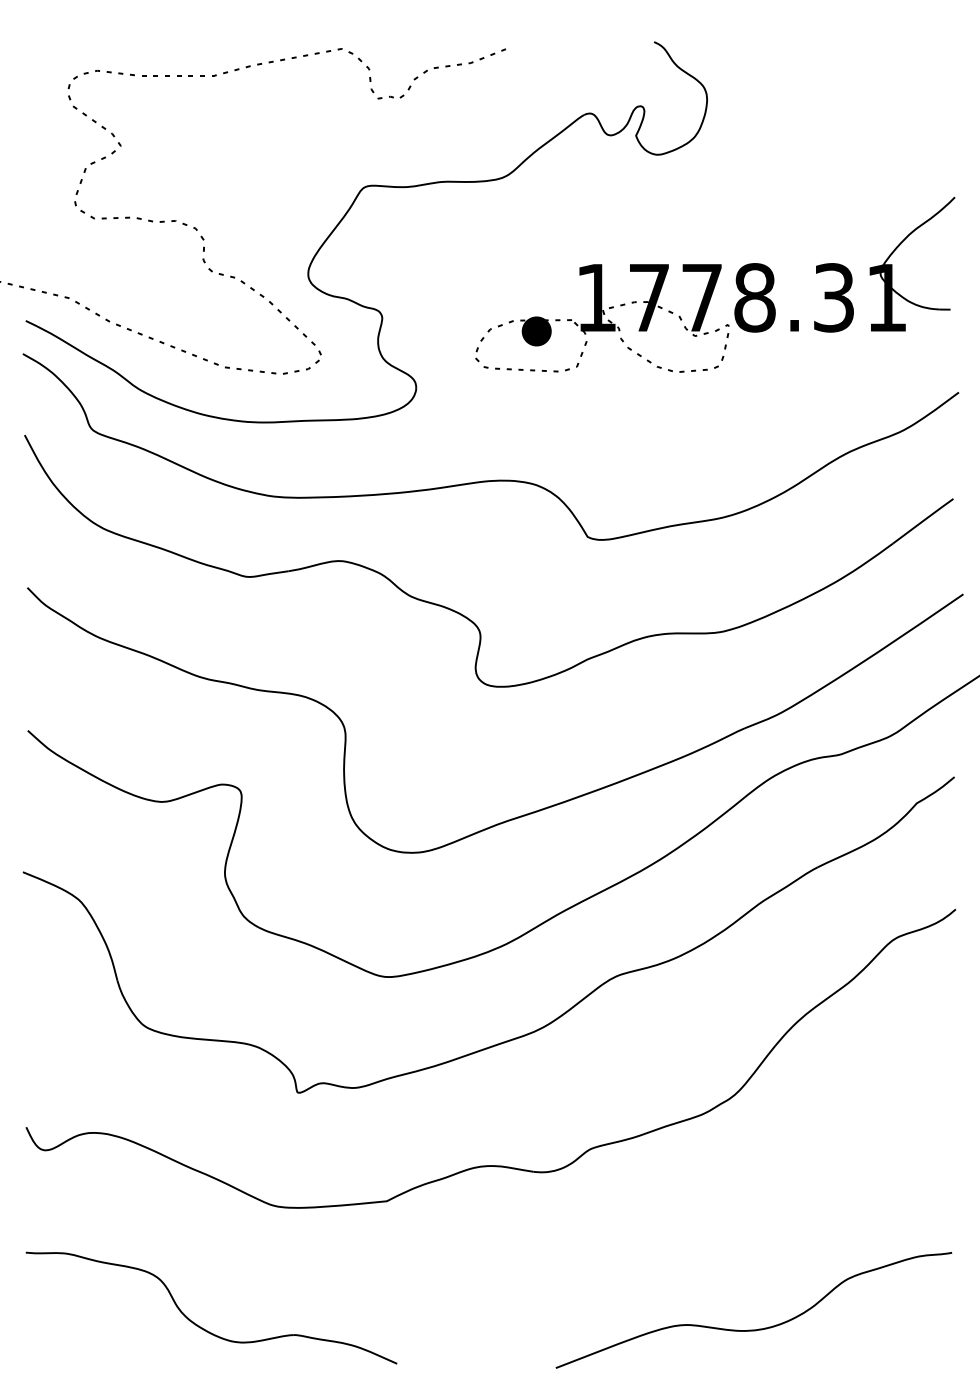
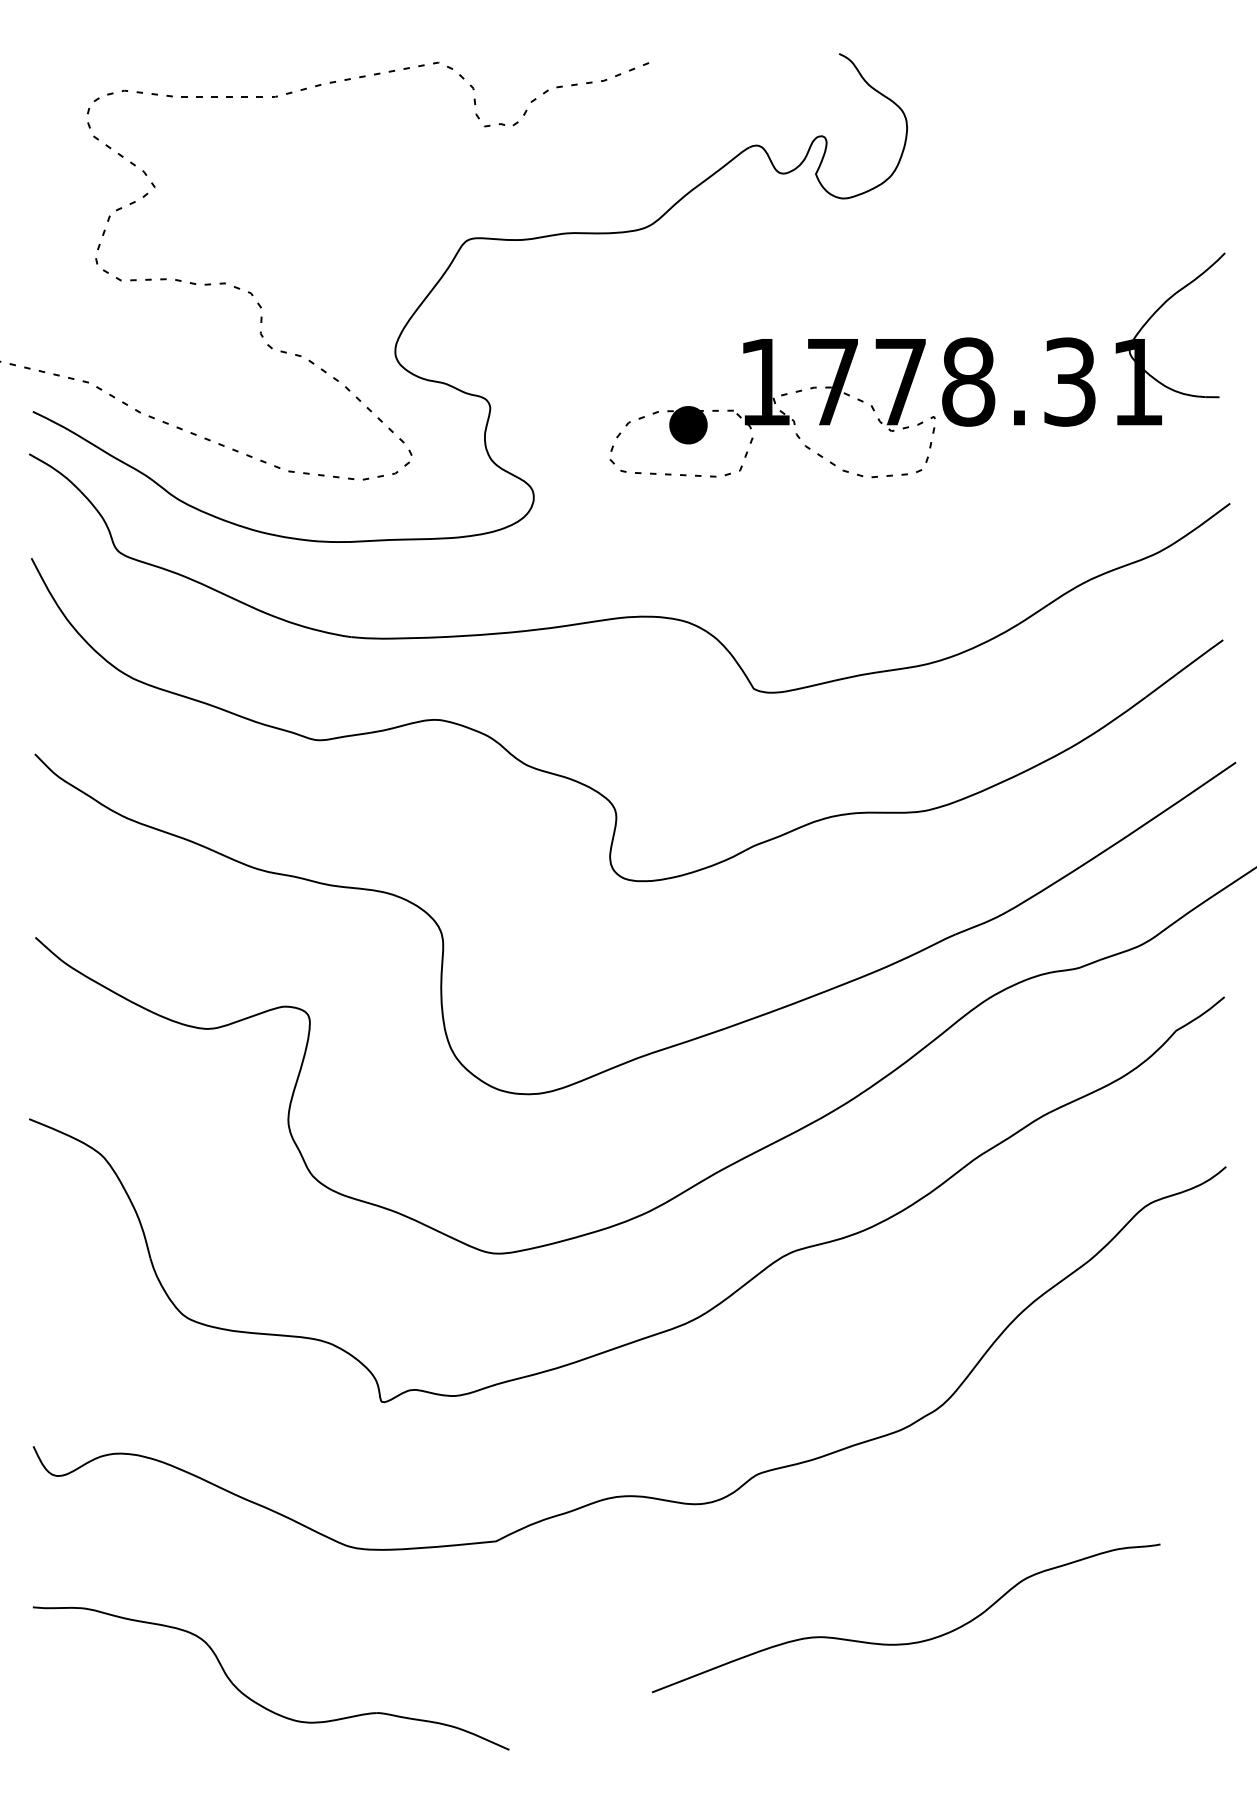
curve: (756, 1329) -> (909, 1642), moved

